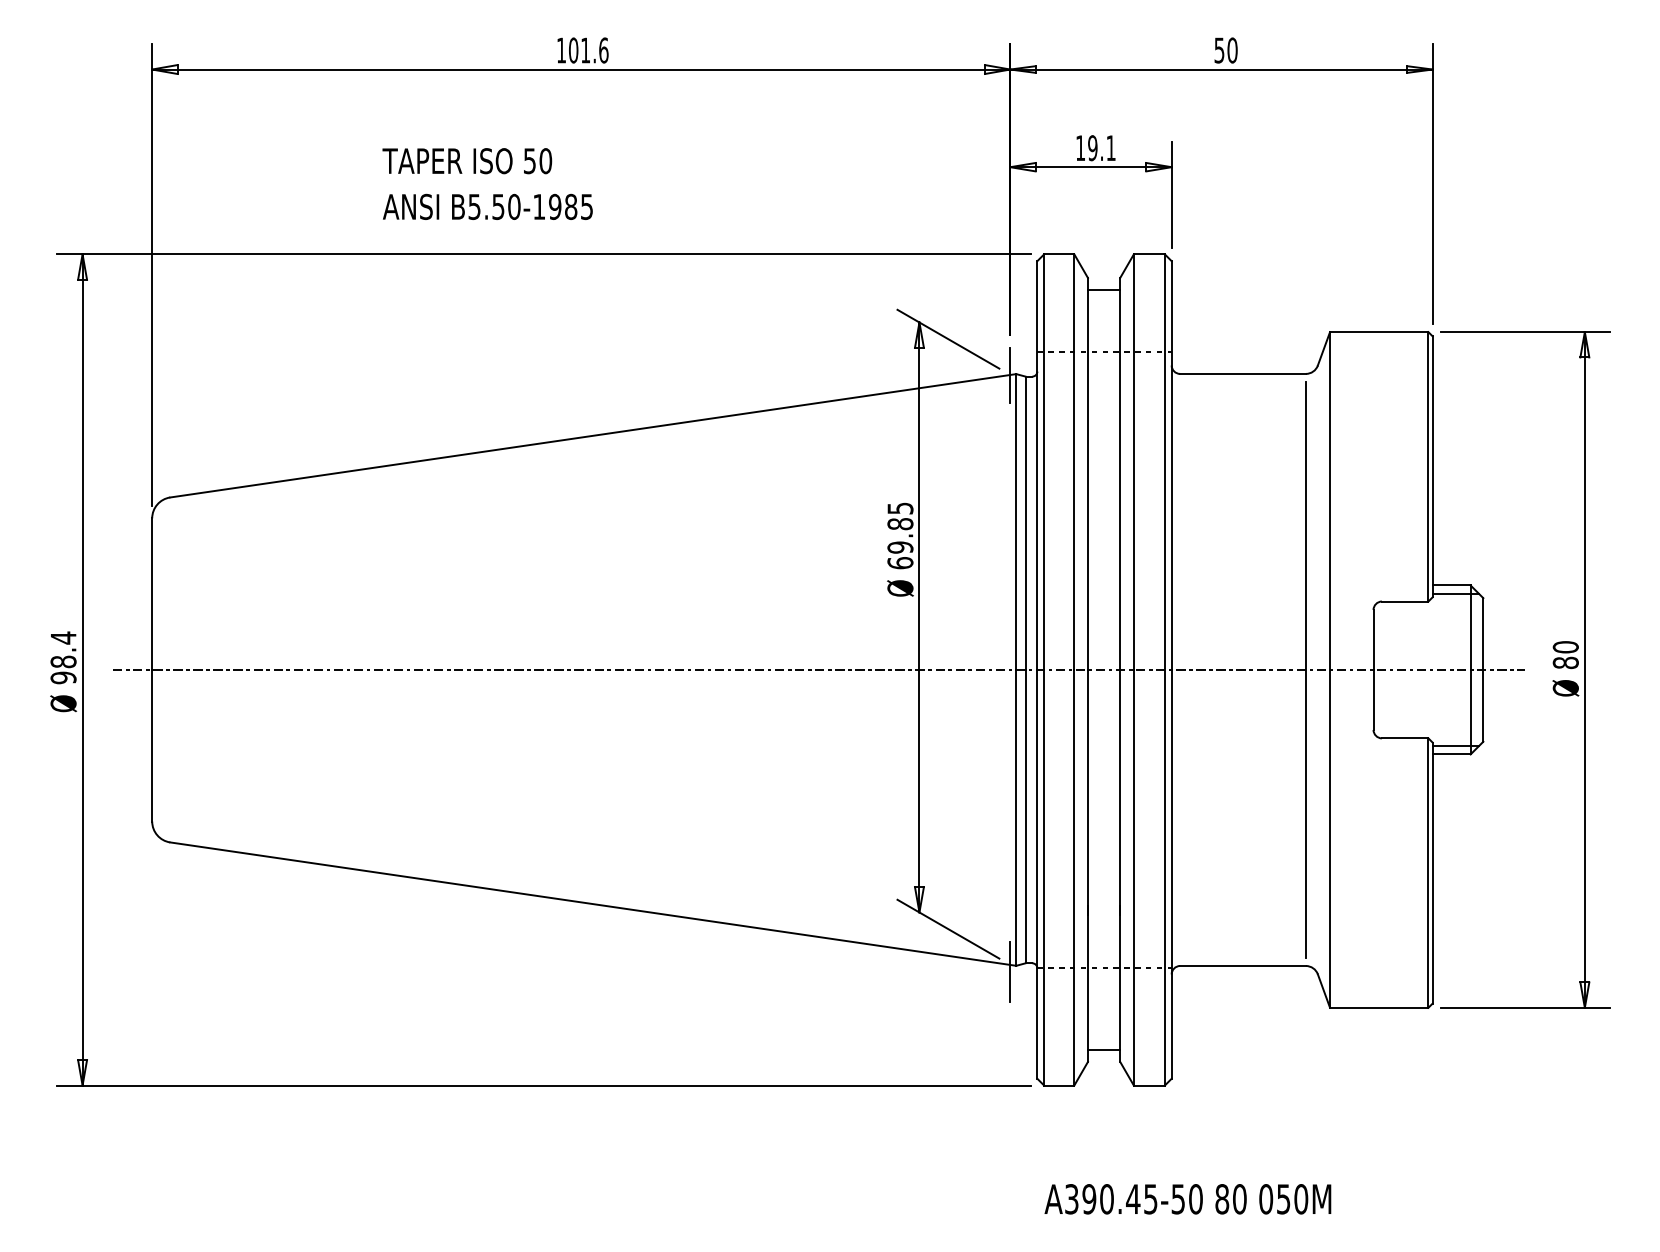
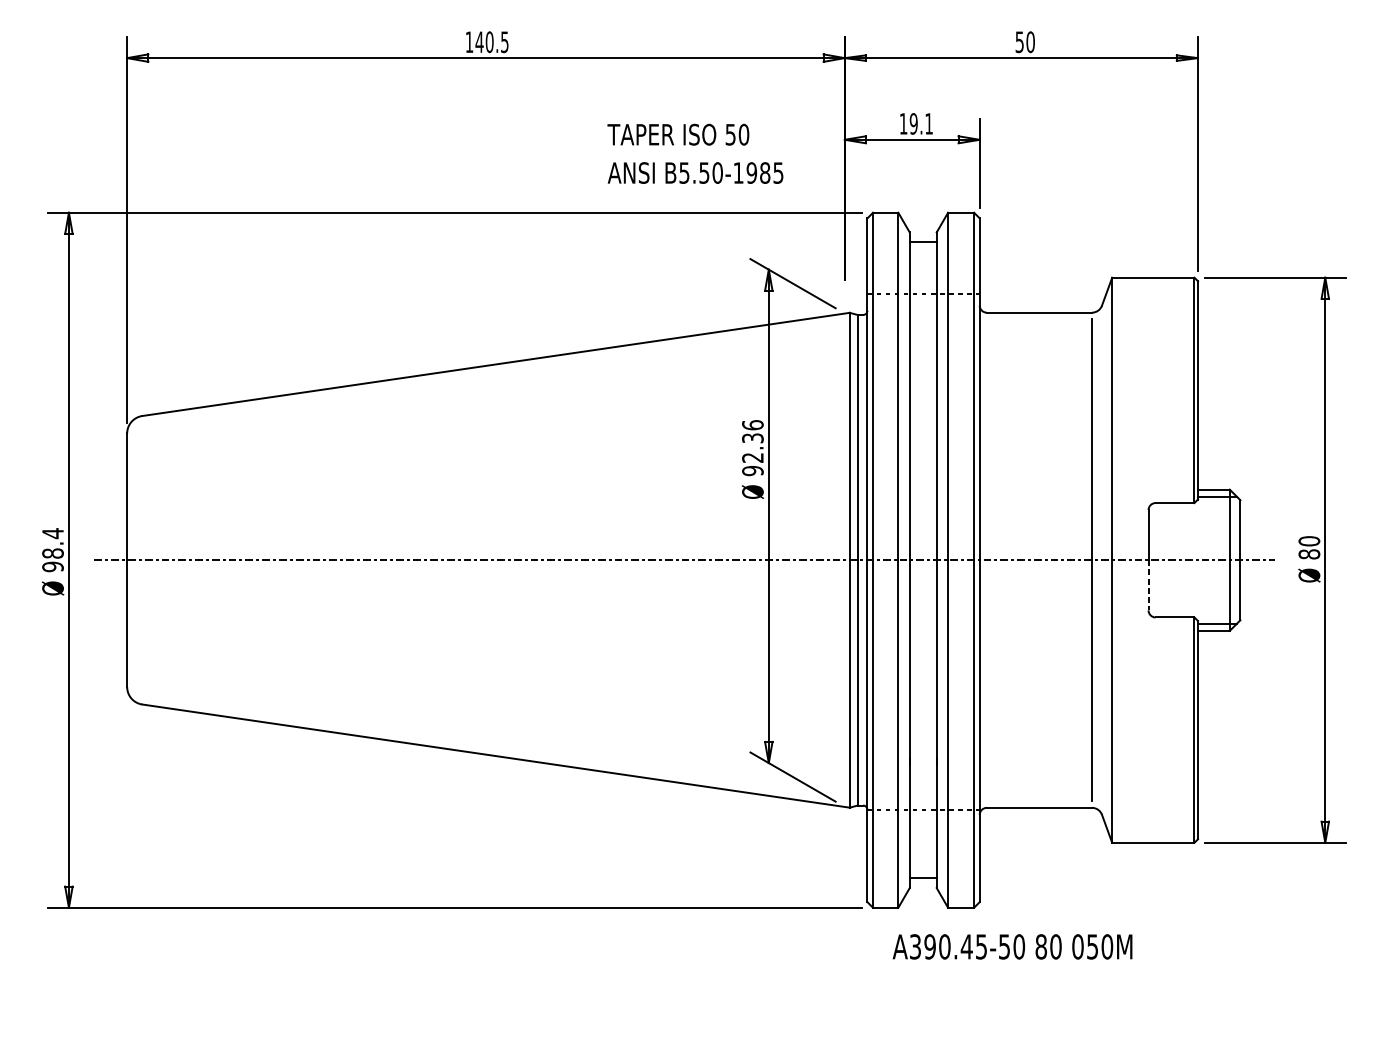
text: (588, 50) -> (492, 42), 101.6 -> 140.5
text: (487, 183) -> (695, 153), moved
line: (1010, 375) -> (844, 314), removed
text: (900, 535) -> (752, 447), 69.85 -> 92.36
line: (1373, 699) -> (1148, 584), solid -> dashed
line: (1010, 972) -> (844, 813), removed
text: (1187, 1199) -> (1012, 947), moved

